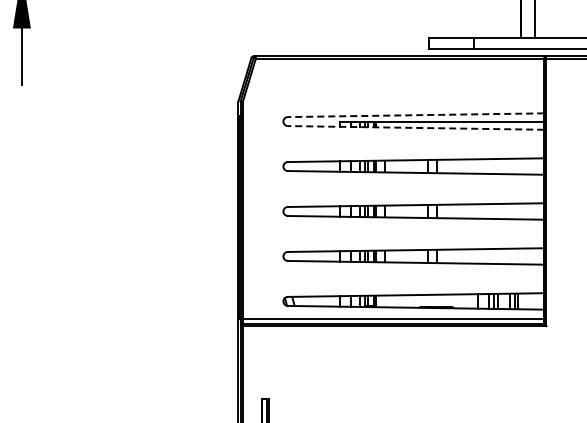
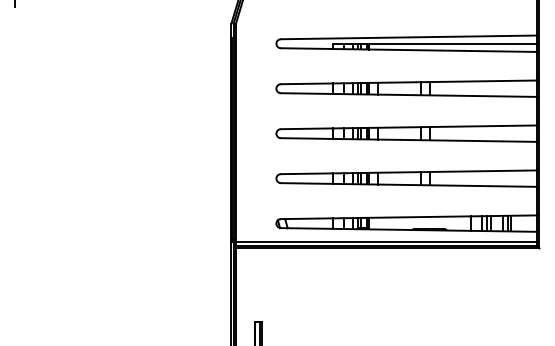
line: (415, 115) -> (408, 37), dashed -> solid
line: (415, 127) -> (408, 49), dashed -> solid

